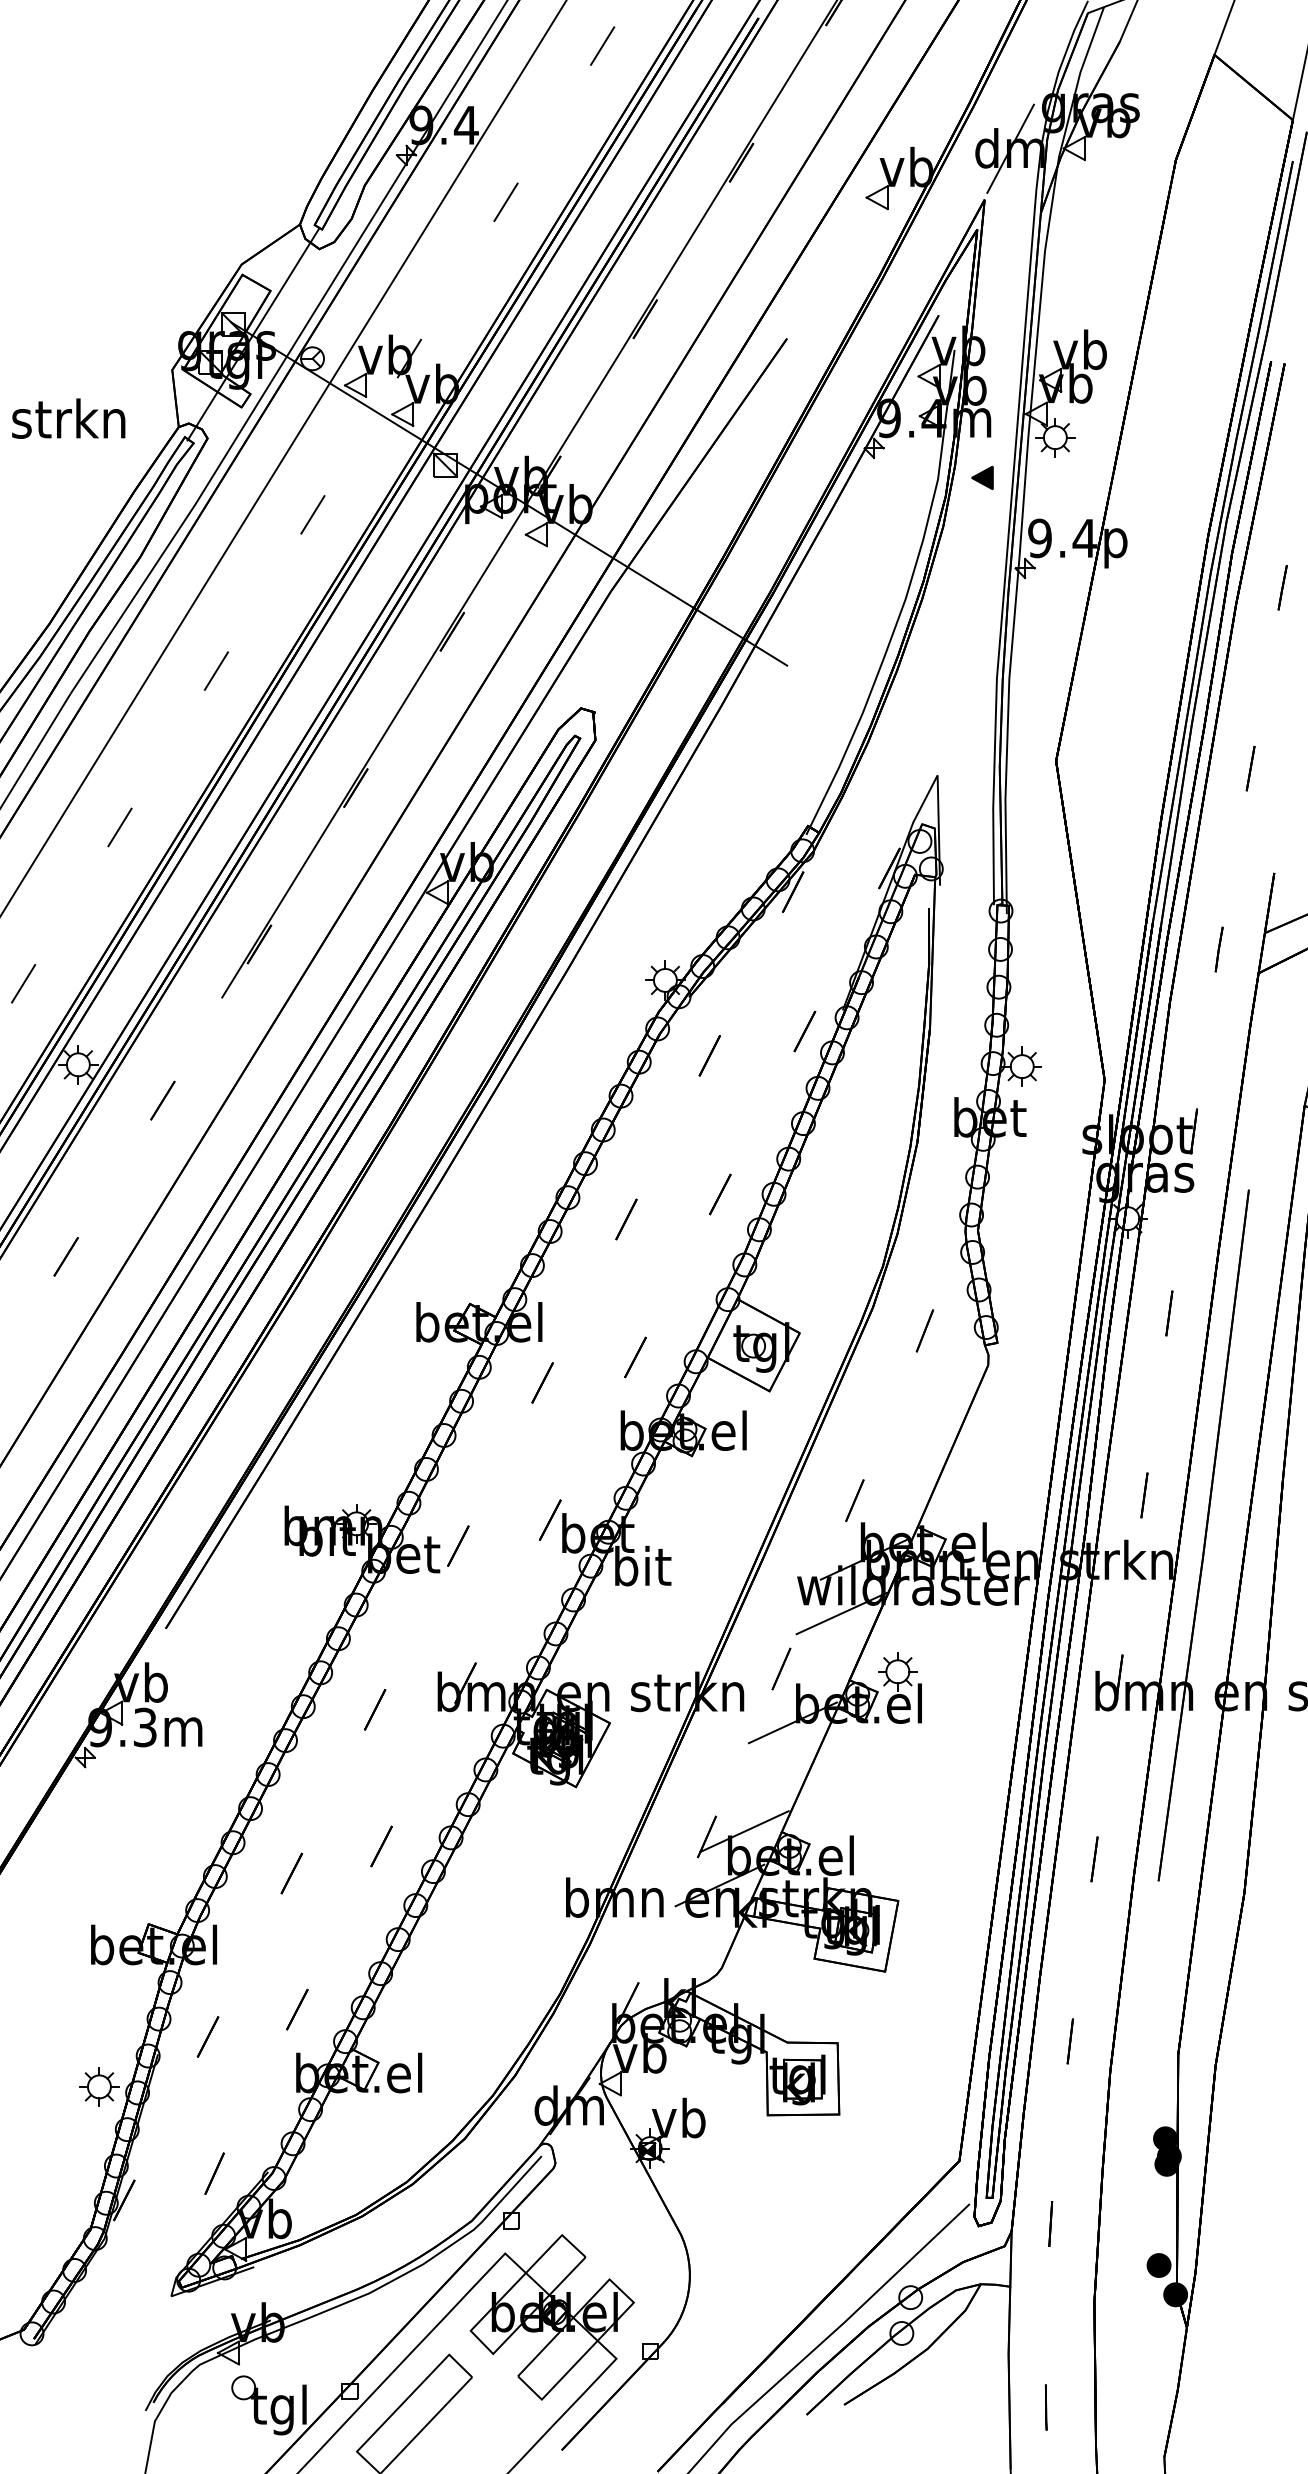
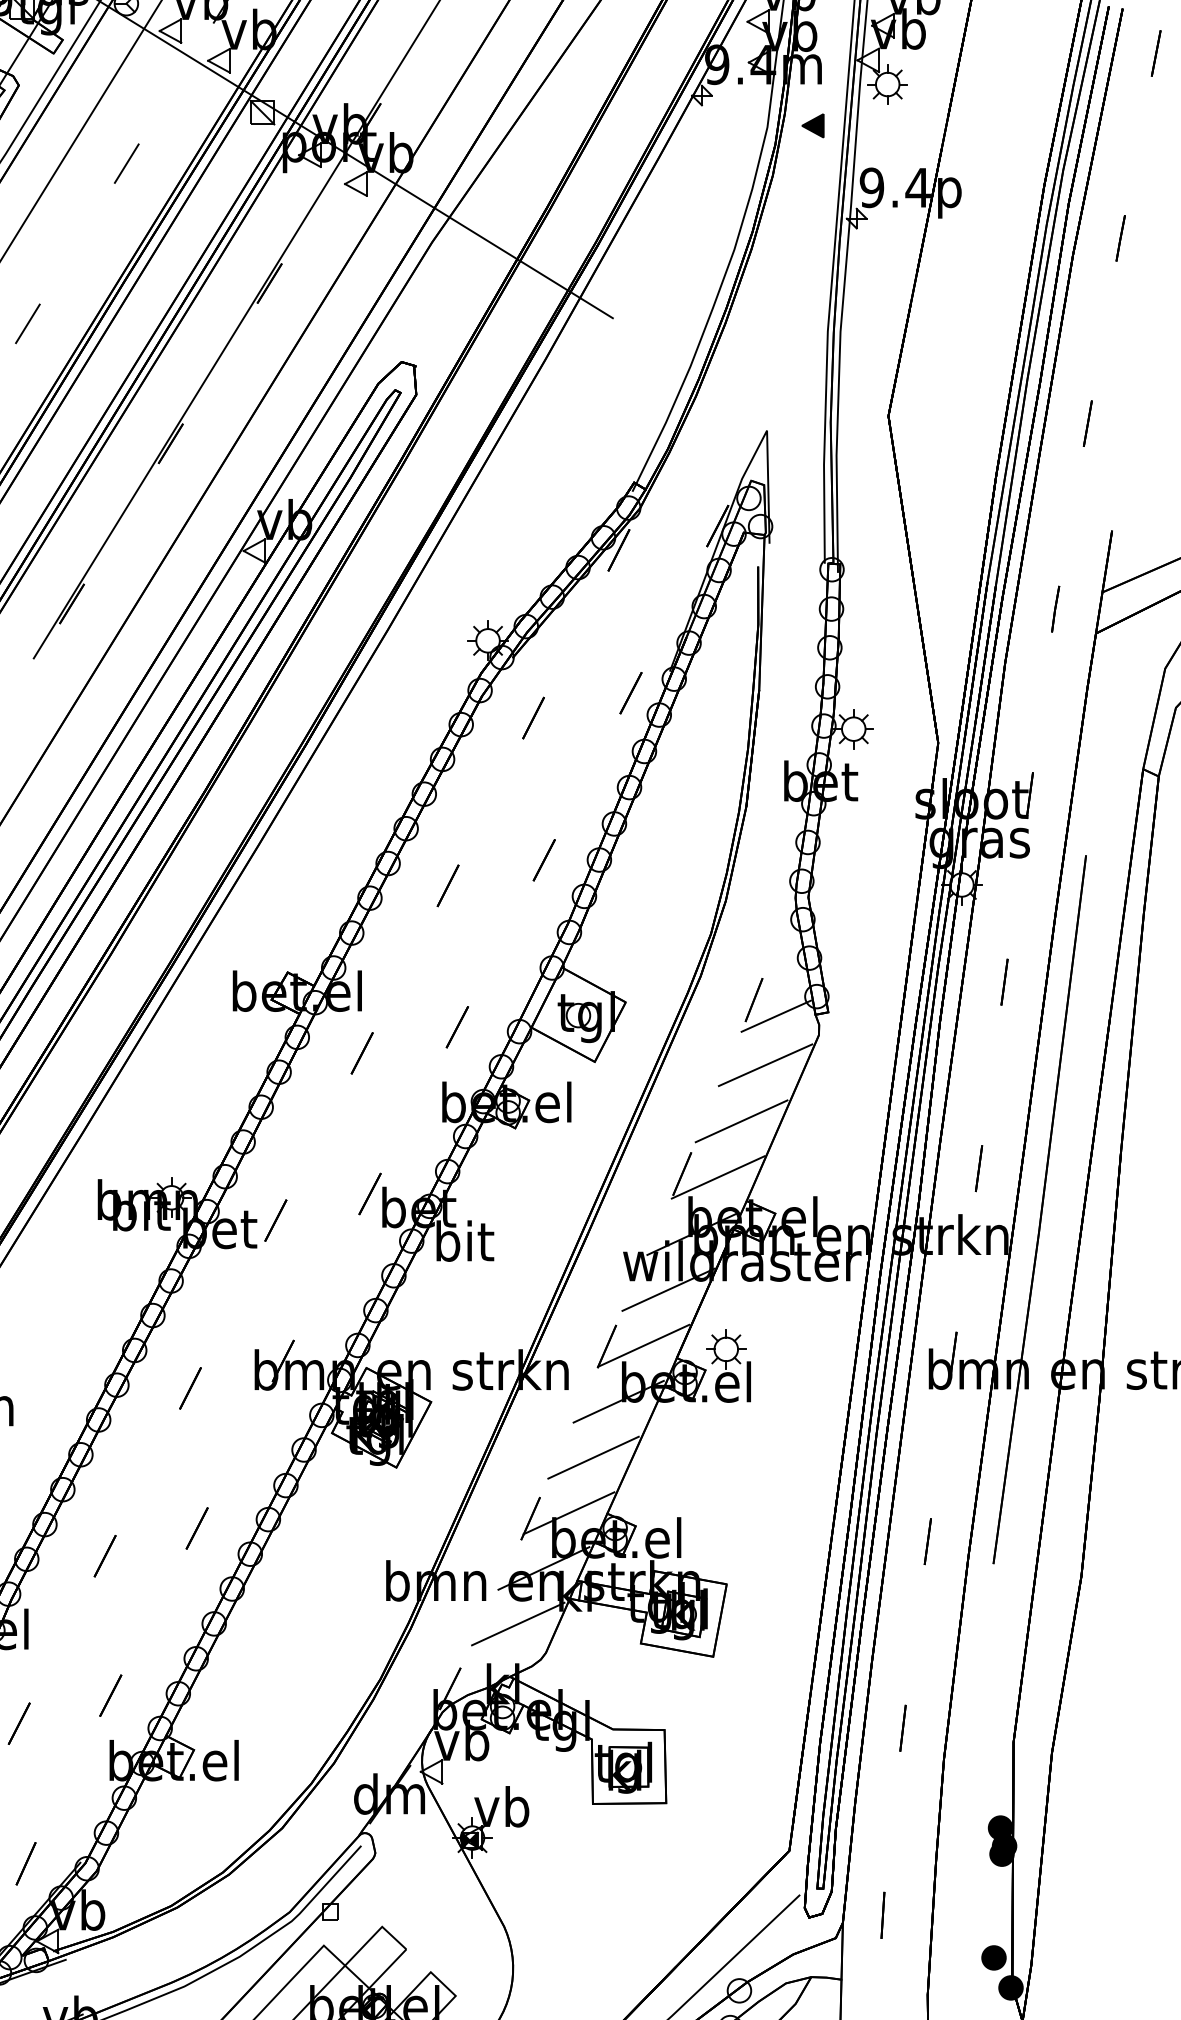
line: (946, 1346) -> (776, 1016), added
line: (935, 1394) -> (764, 1065), added
line: (912, 1448) -> (741, 1120), added
line: (889, 1503) -> (717, 1176), added
line: (816, 1667) -> (642, 1345), added
line: (768, 1777) -> (593, 1457), added
line: (694, 1939) -> (517, 1623), added

